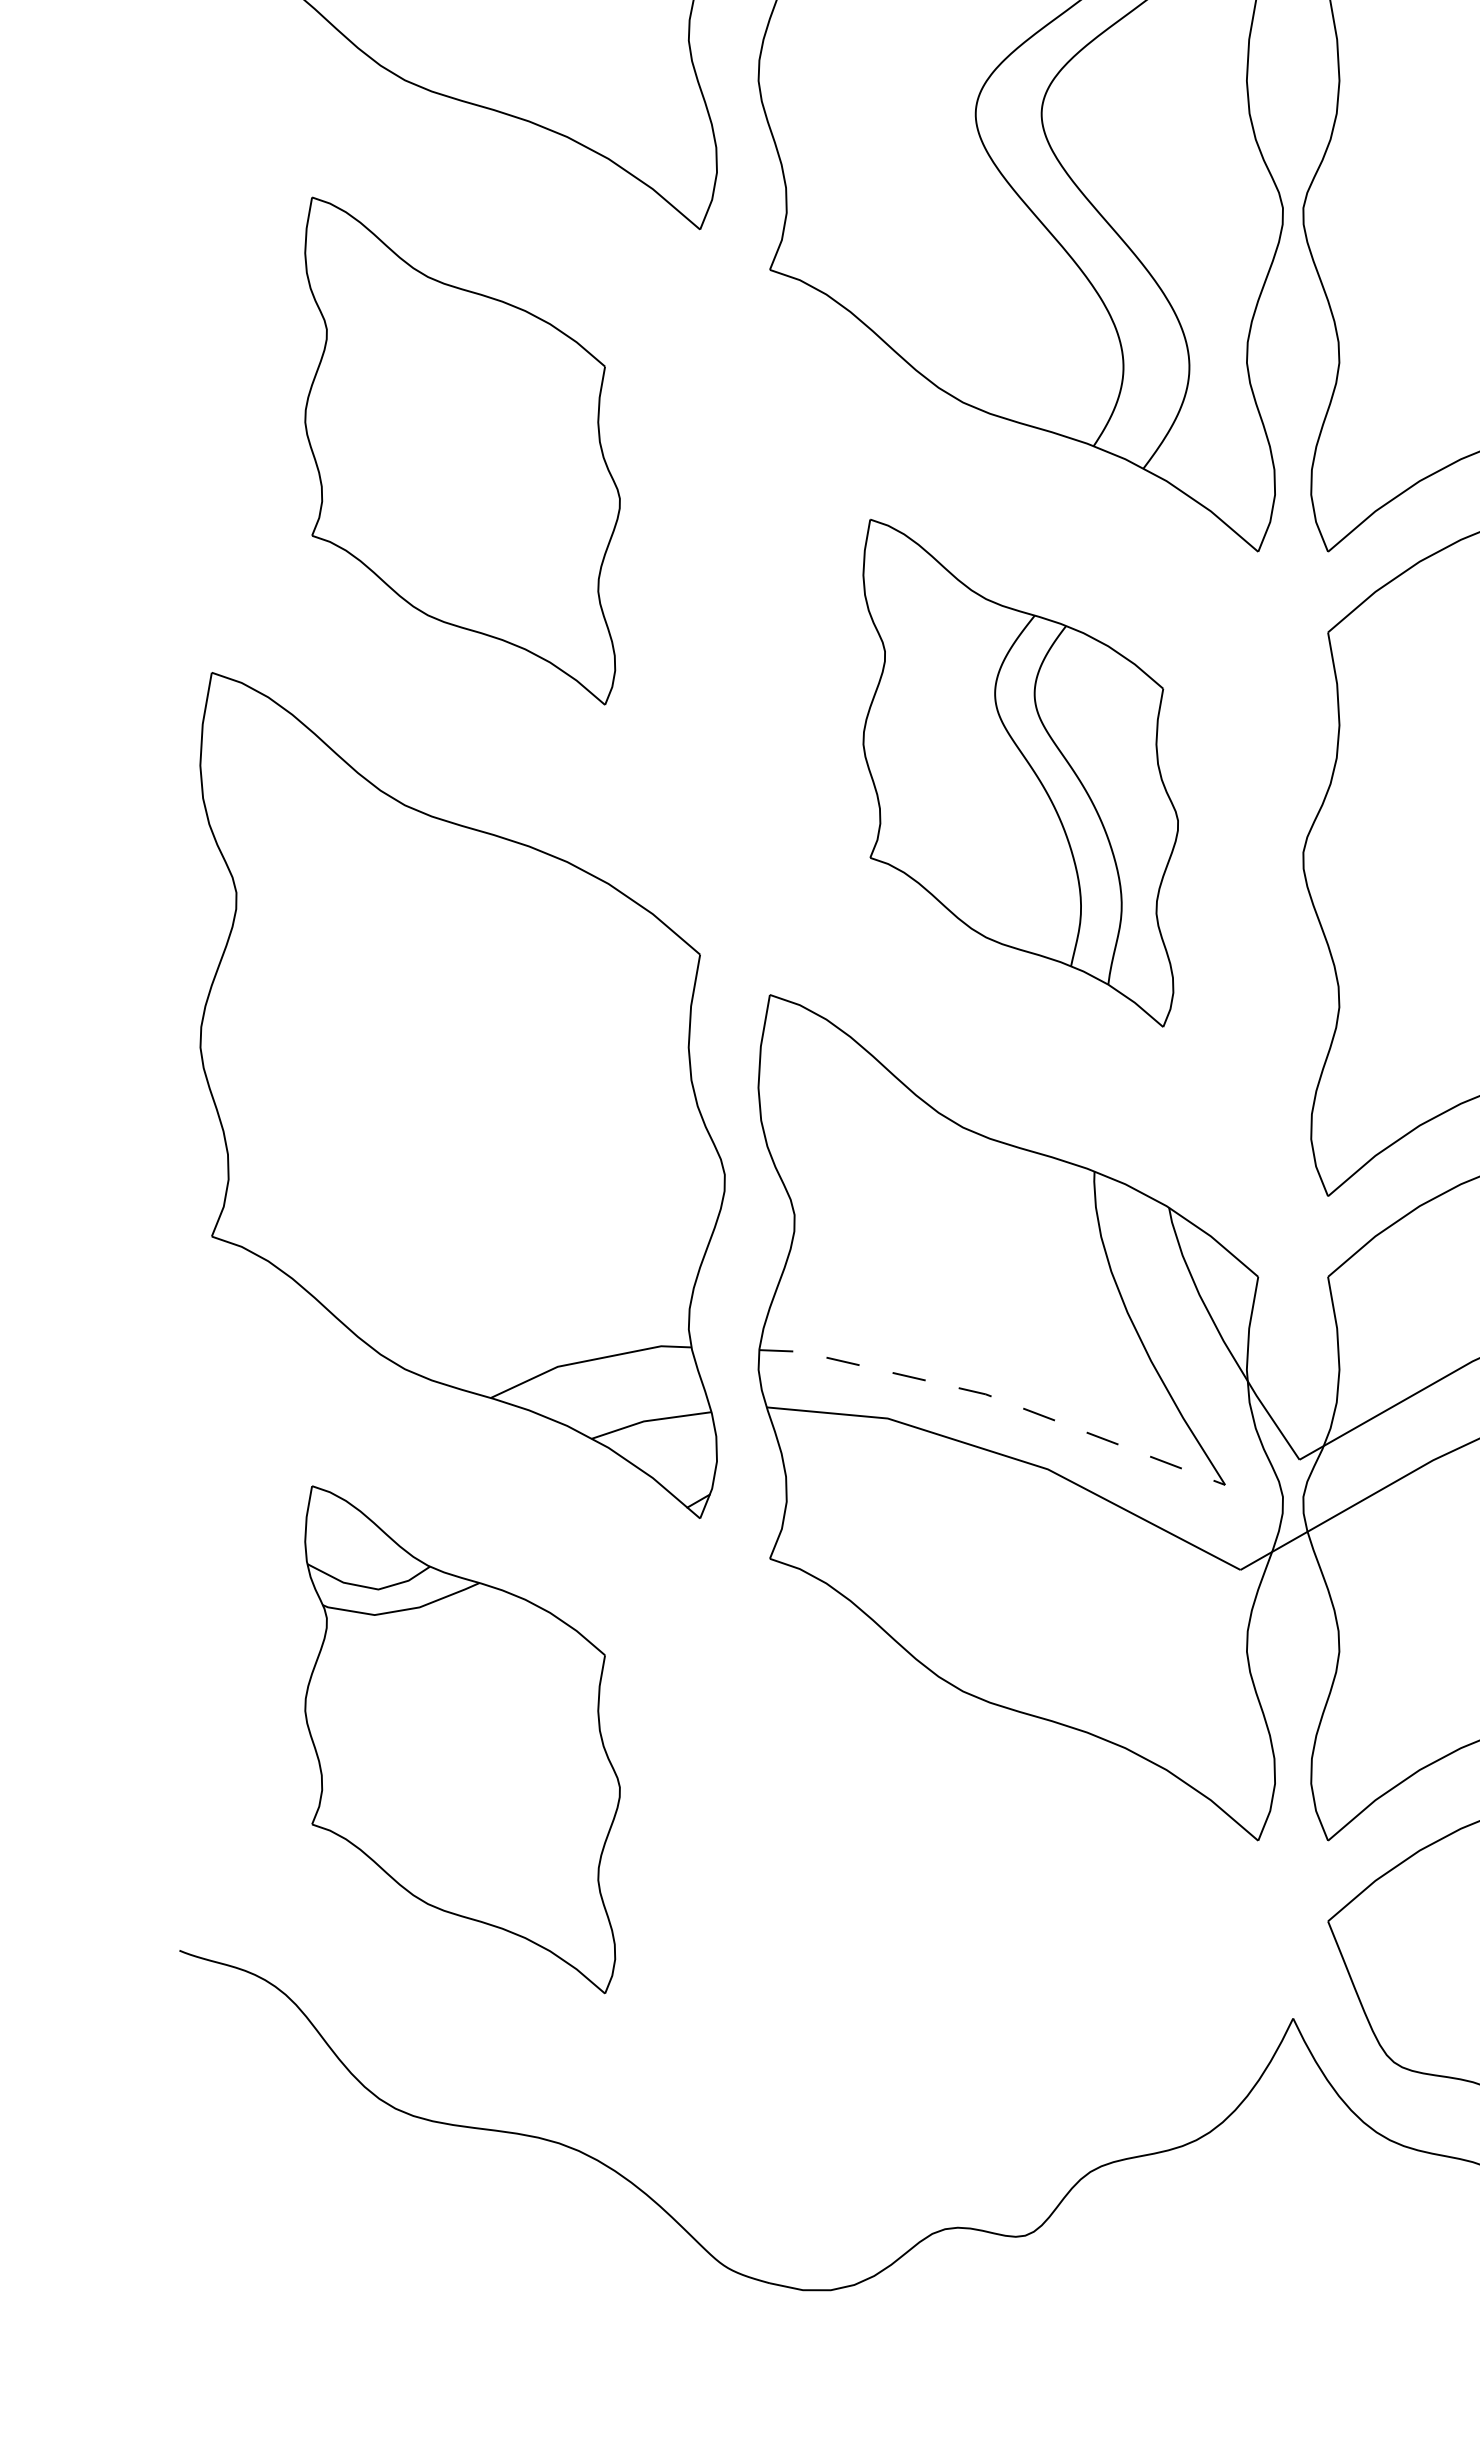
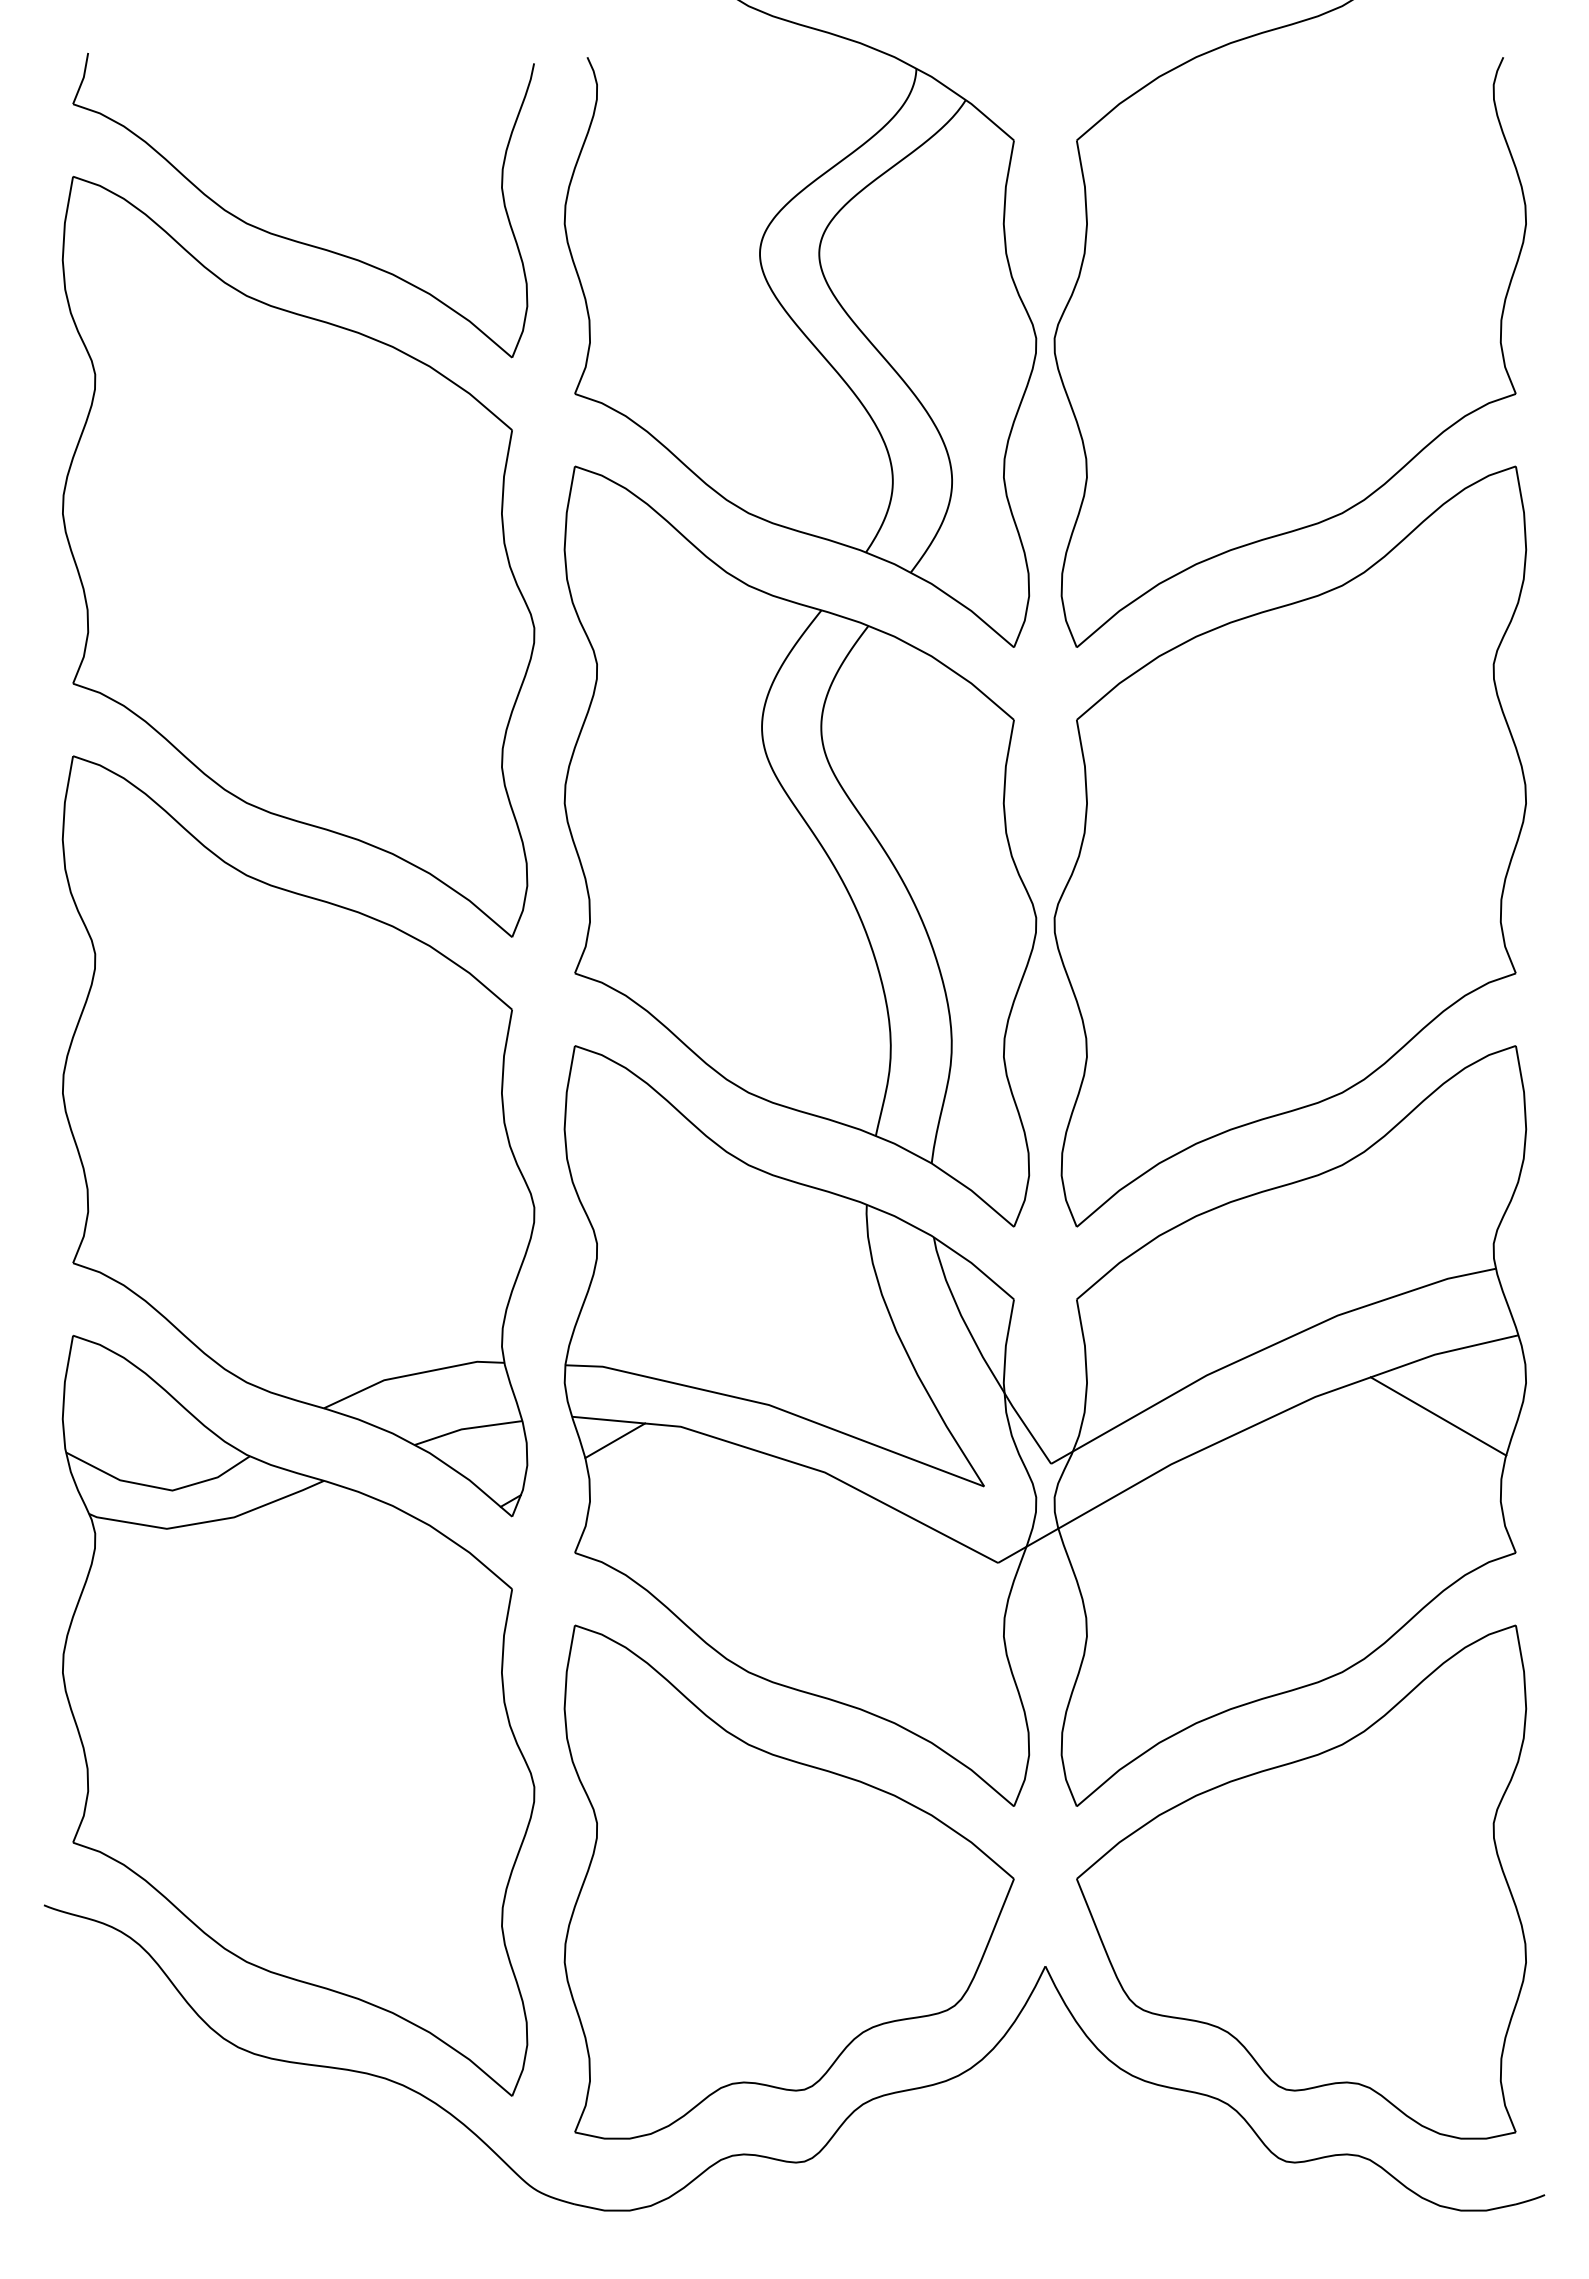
part: (462, 450) -> (298, 556), size x1.67
part: (1020, 773) -> (800, 846), size x1.67
line: (996, 1398) -> (778, 1408), dashed -> solid
line: (815, 1433) -> (615, 1440), added
part: (462, 1739) -> (298, 1715), size x1.67
part: (1007, 1924) -> (788, 1881), added

